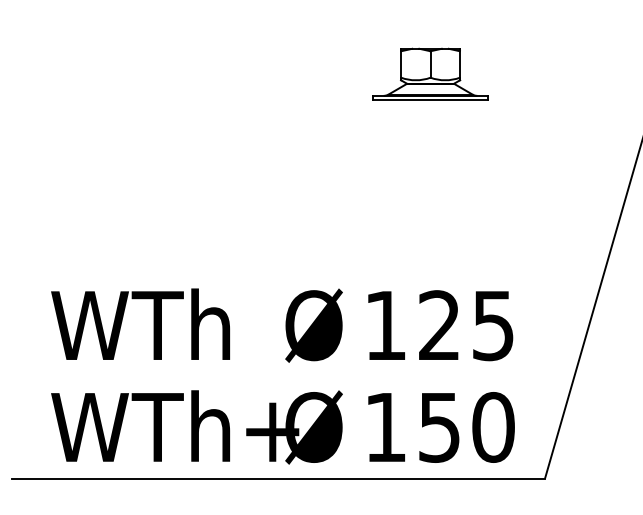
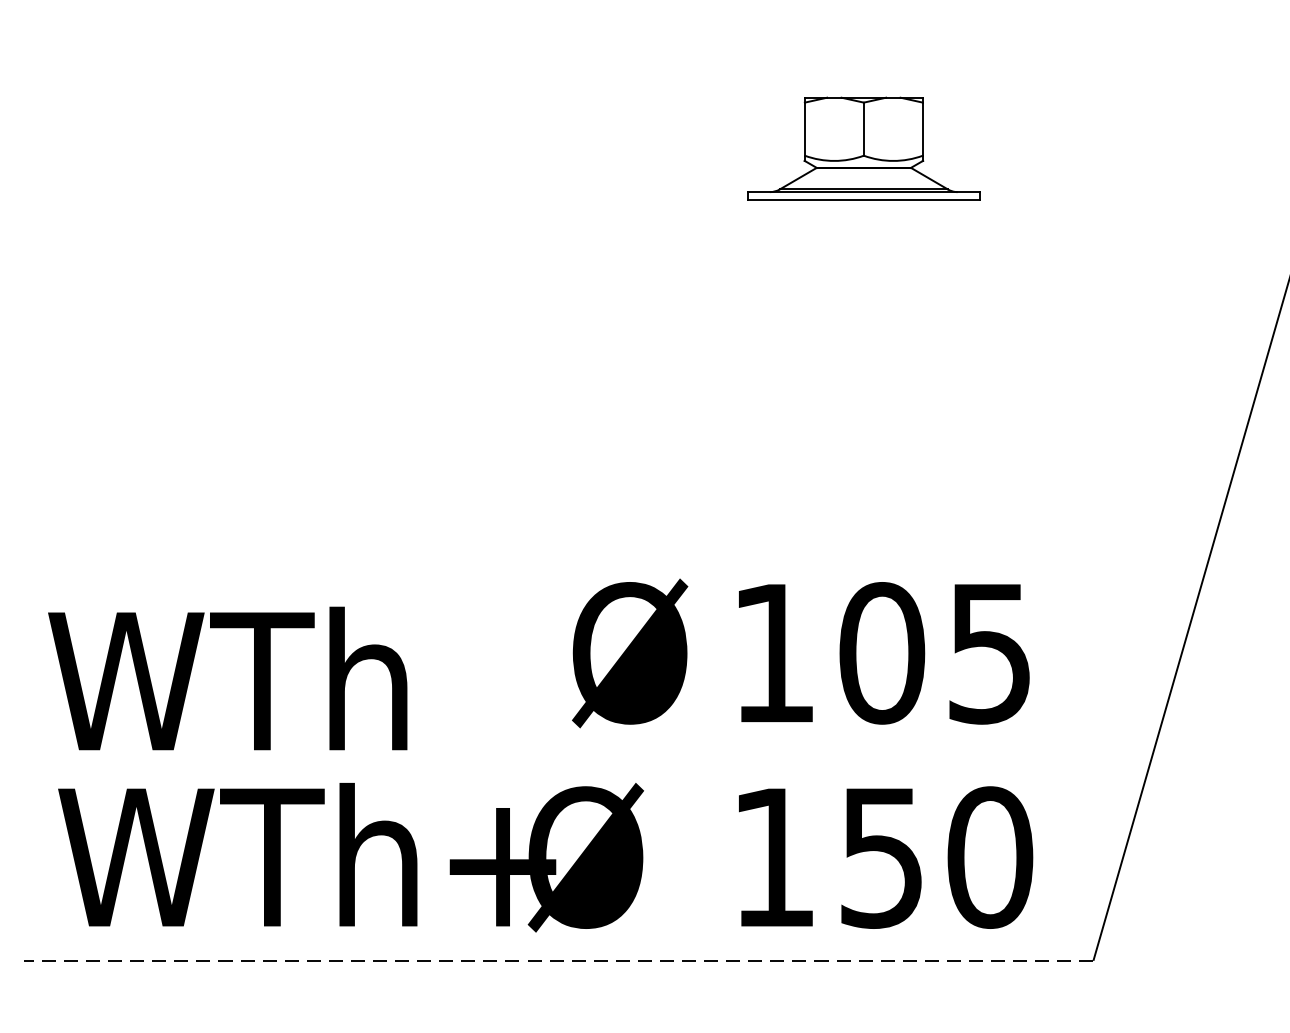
text: (140, 323) -> (227, 677), moved
text: (439, 325) -> (881, 652), 125 -> 105
text: (196, 427) -> (350, 857), moved
line: (277, 478) -> (556, 960), solid -> dashed

